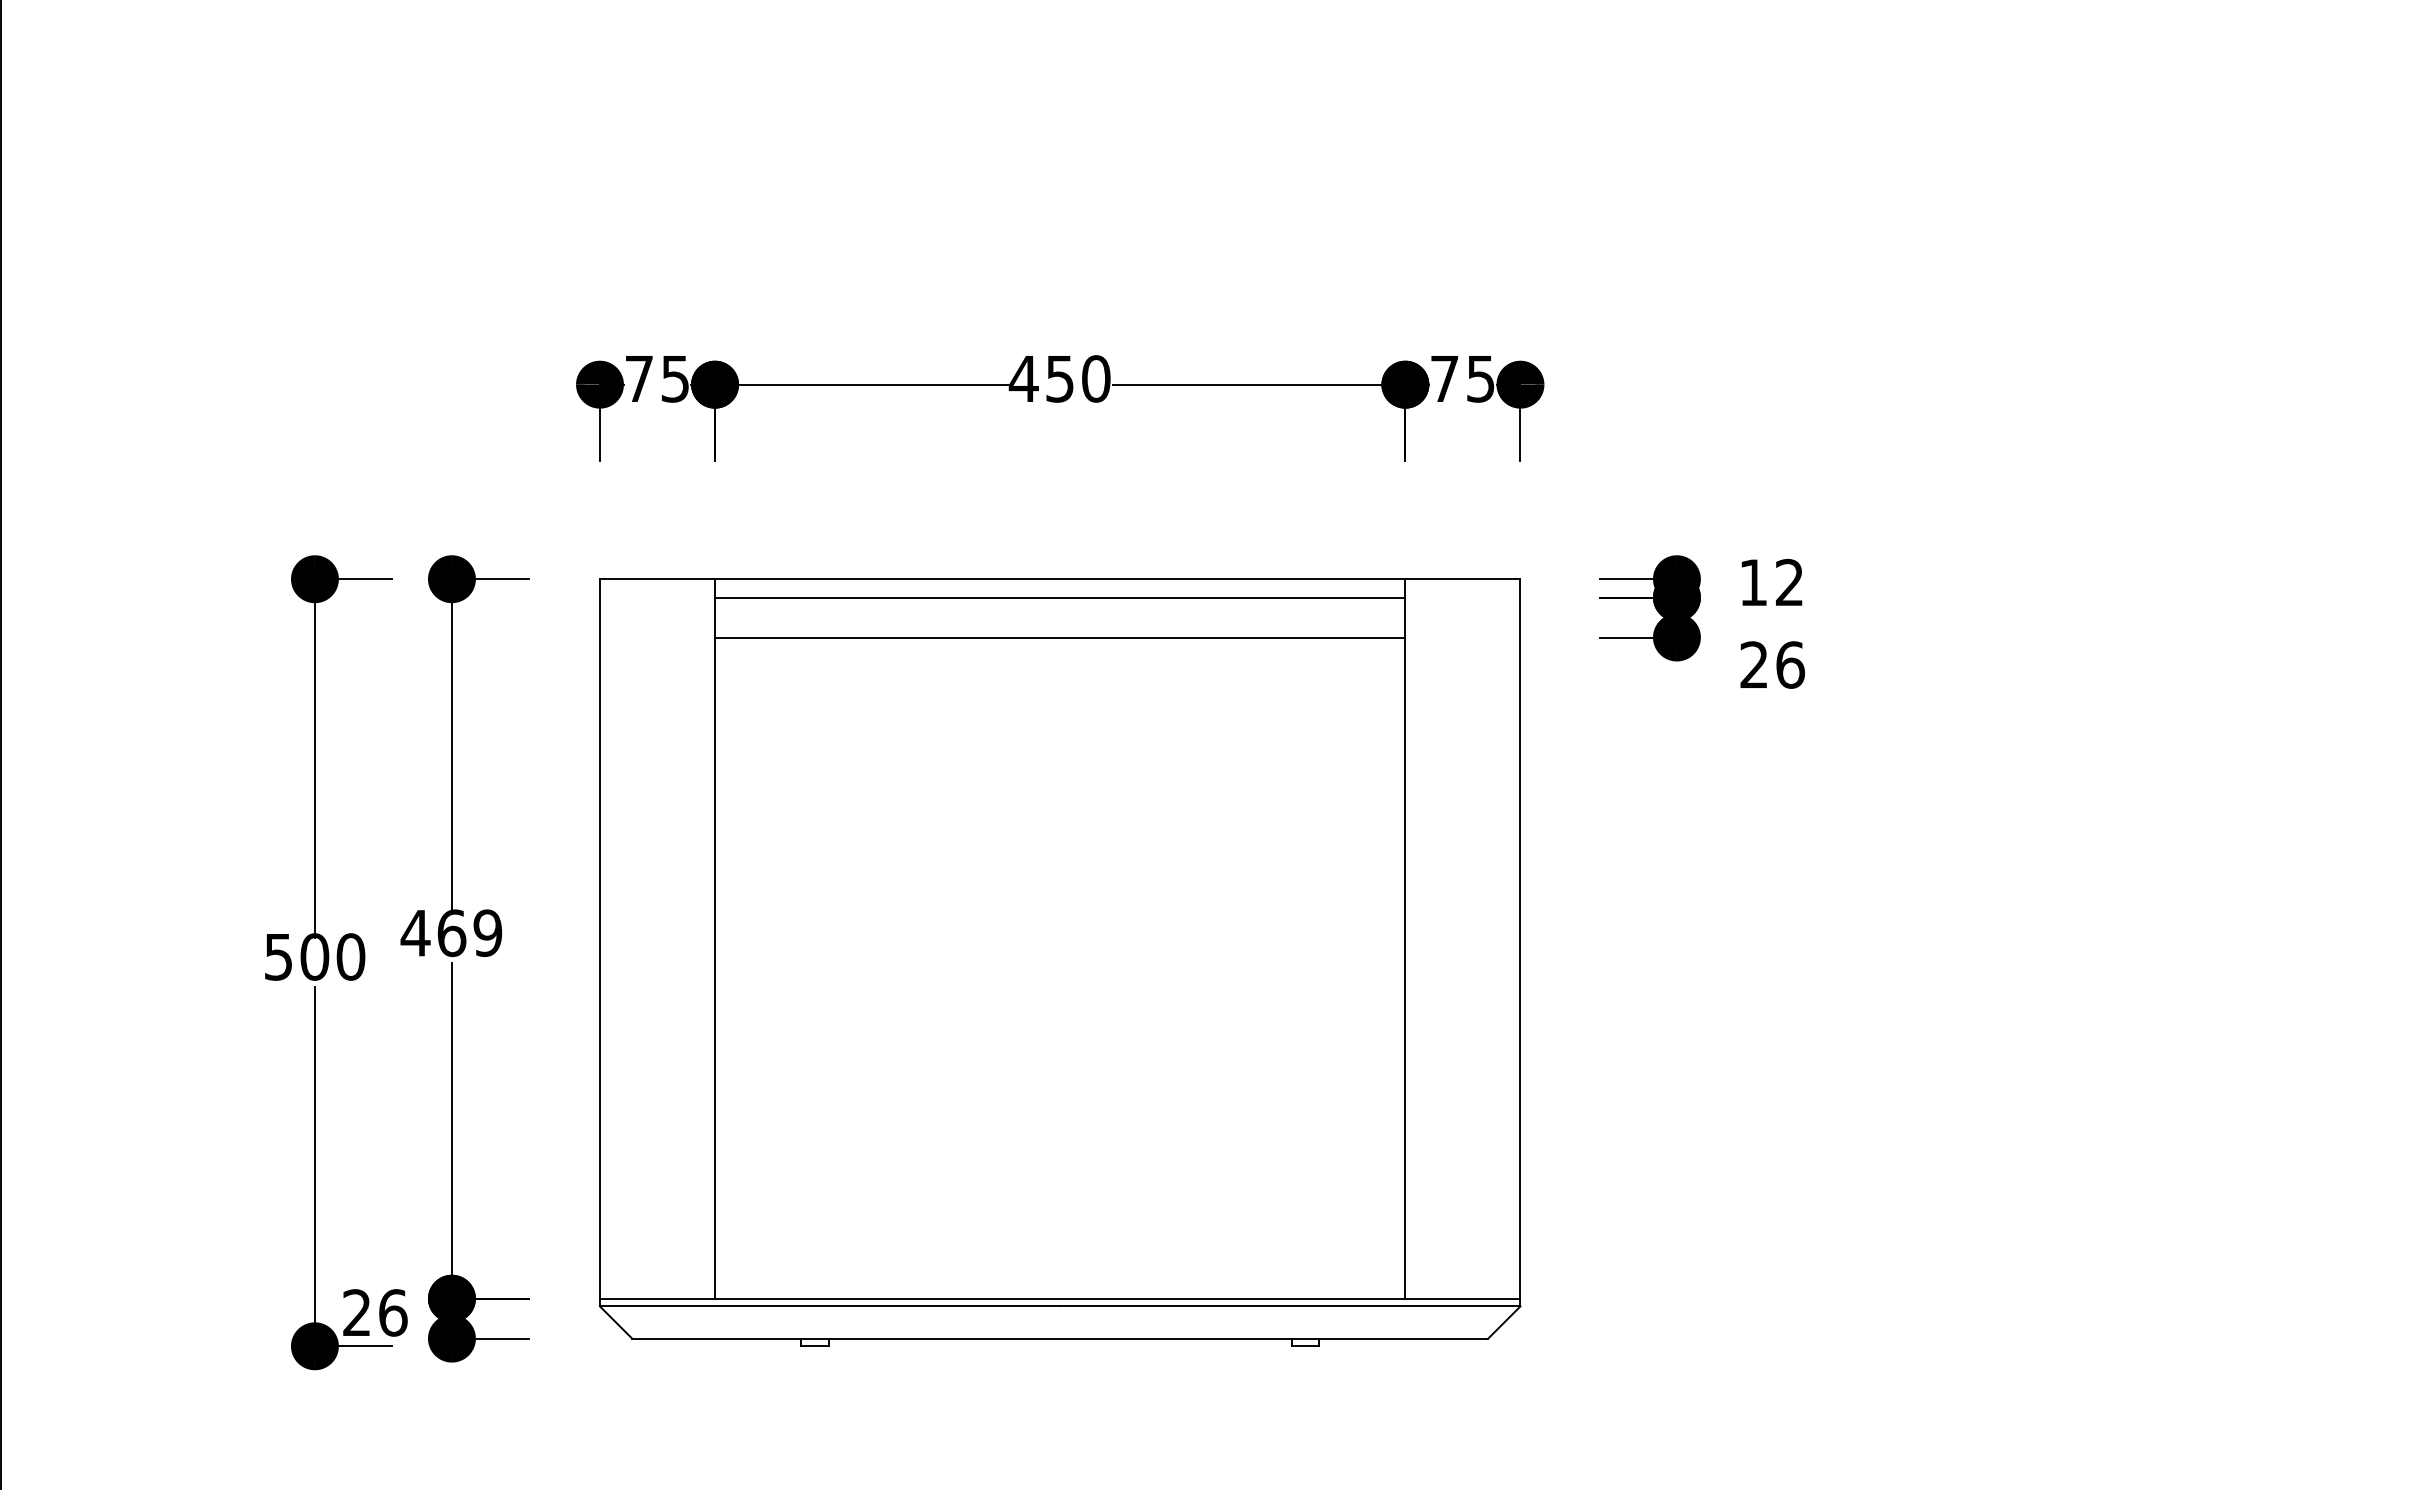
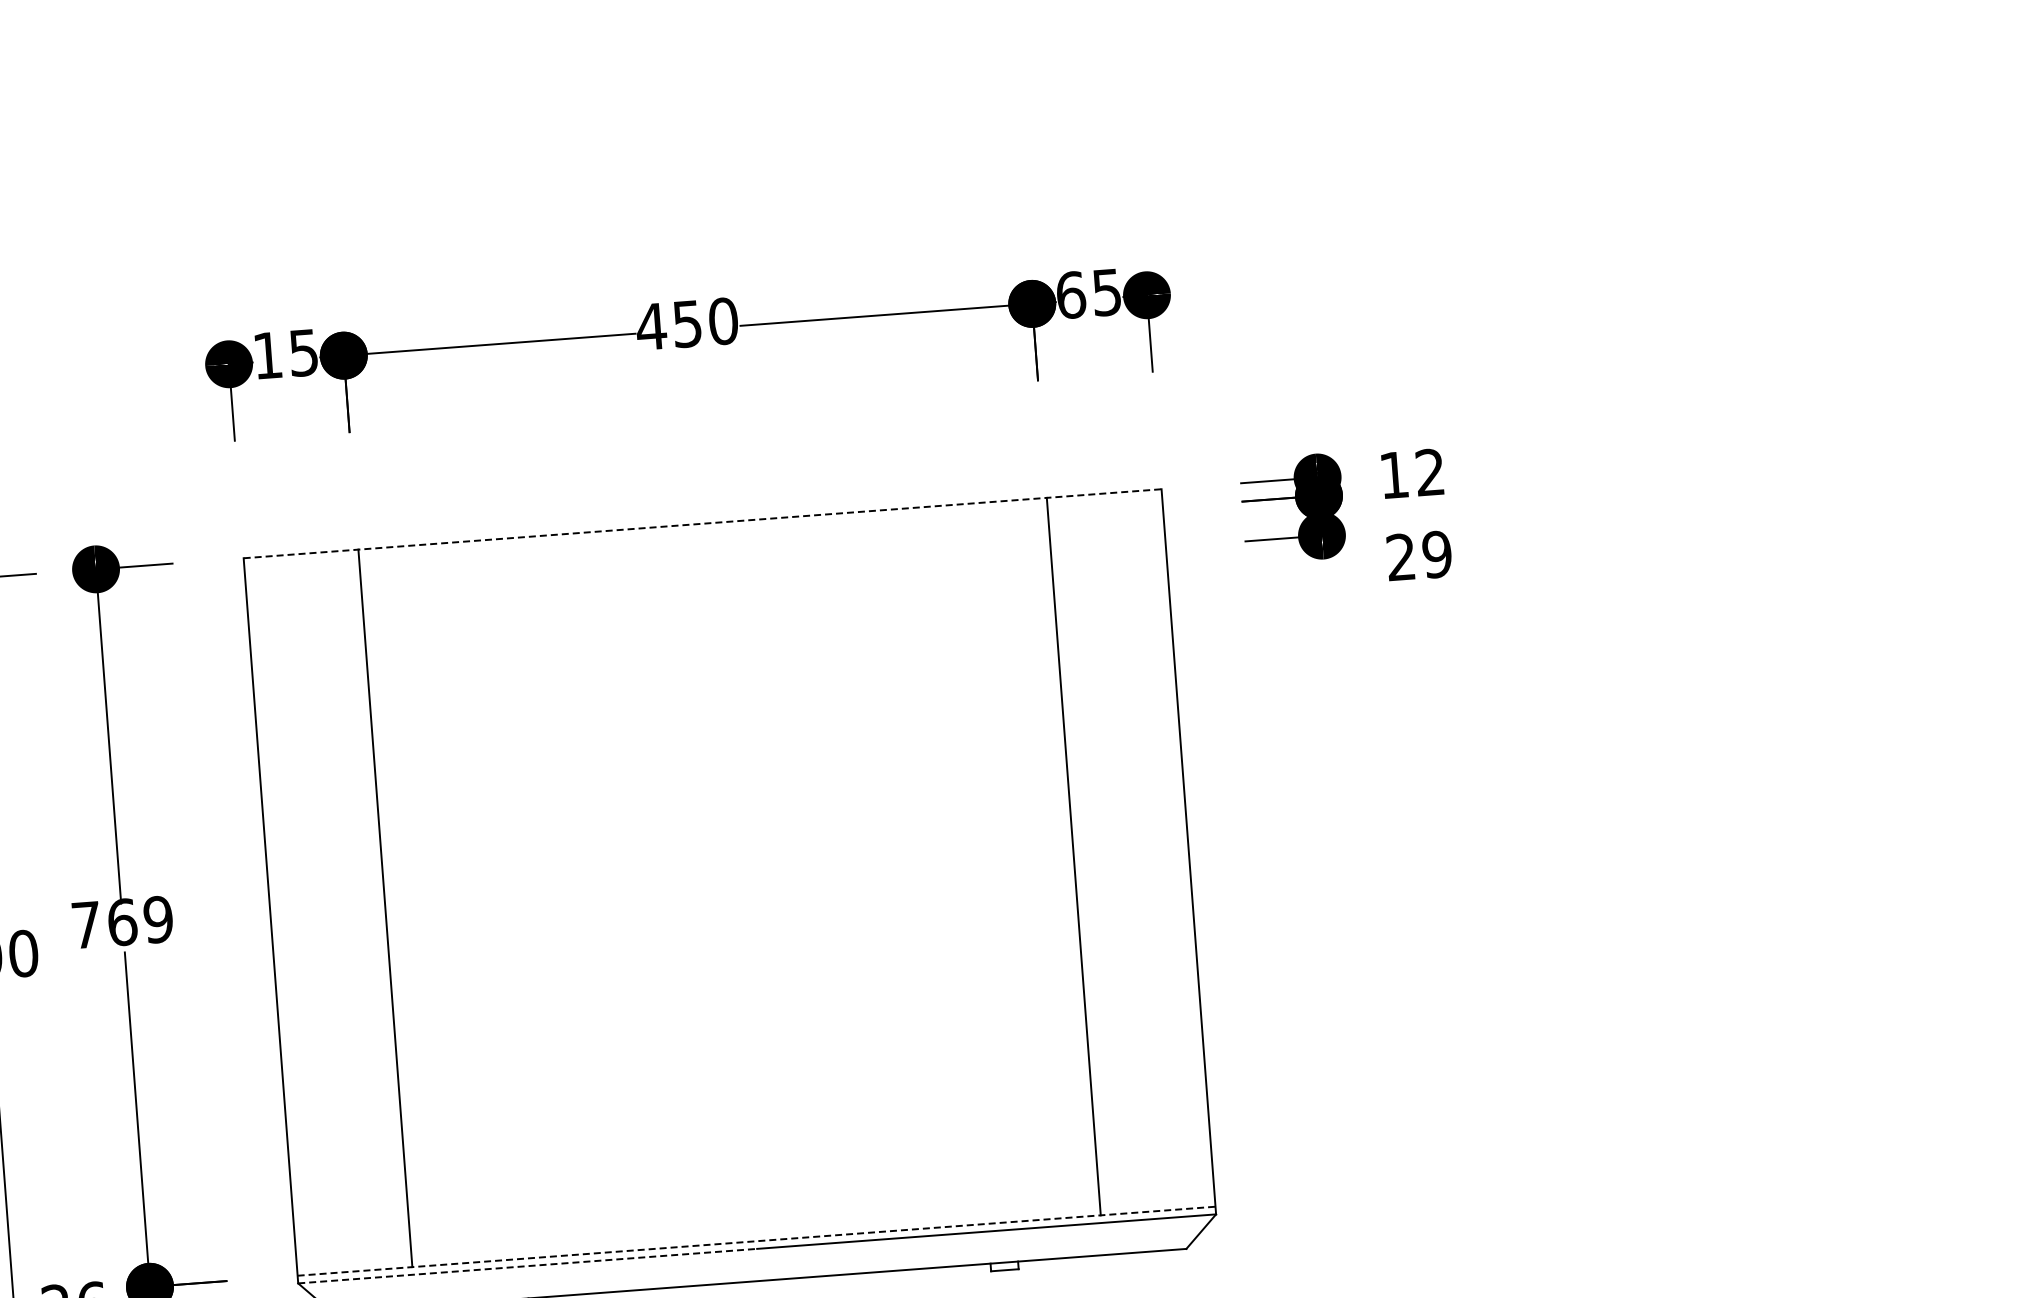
text: (639, 378) -> (268, 355), 75 -> 15
text: (1444, 378) -> (1070, 294), 75 -> 65
line: (1060, 579) -> (702, 524), solid -> dashed
line: (1060, 597) -> (704, 541), removed
line: (1060, 637) -> (707, 581), removed
text: (1790, 664) -> (1437, 554), 26 -> 29
text: (415, 933) -> (86, 925), 469 -> 769
line: (1060, 1298) -> (756, 1240), solid -> dashed
line: (830, 1306) -> (528, 1266), solid -> dashed

